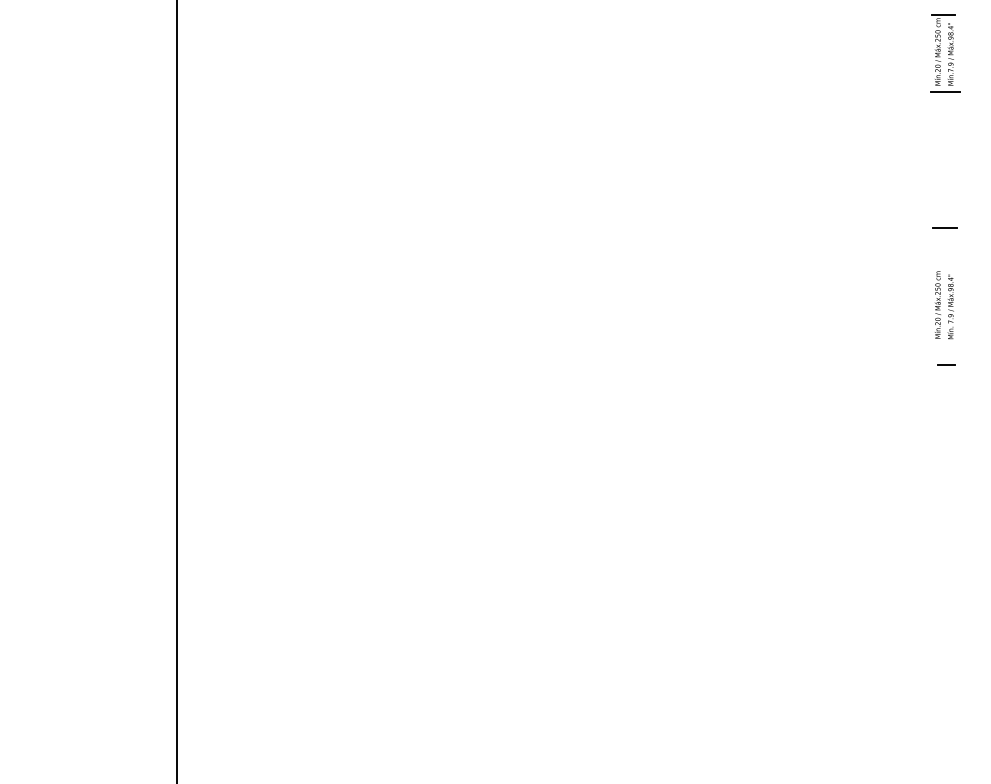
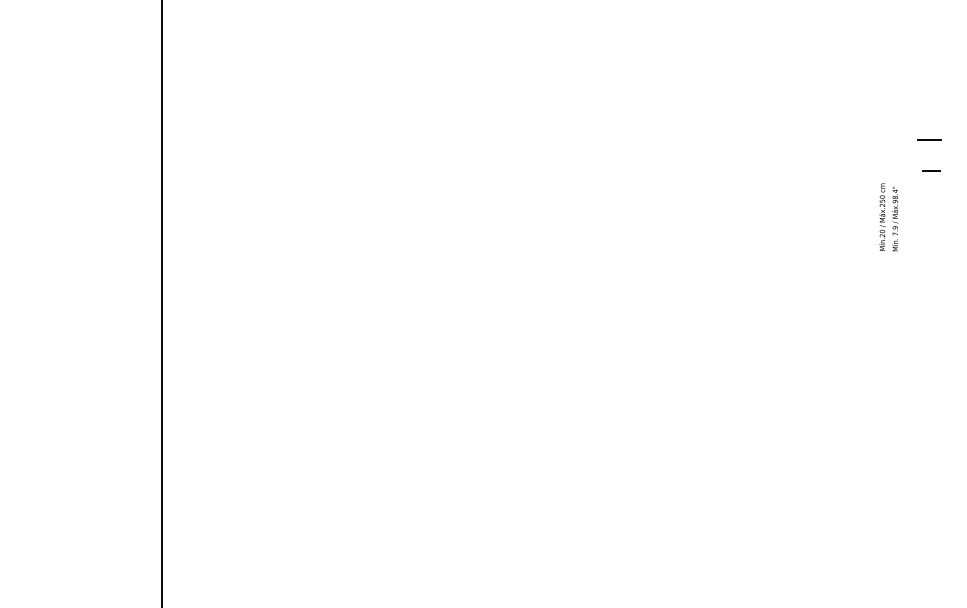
line: (945, 92) -> (930, 4), removed
text: (943, 305) -> (888, 217), moved
line: (946, 364) -> (931, 170), moved

